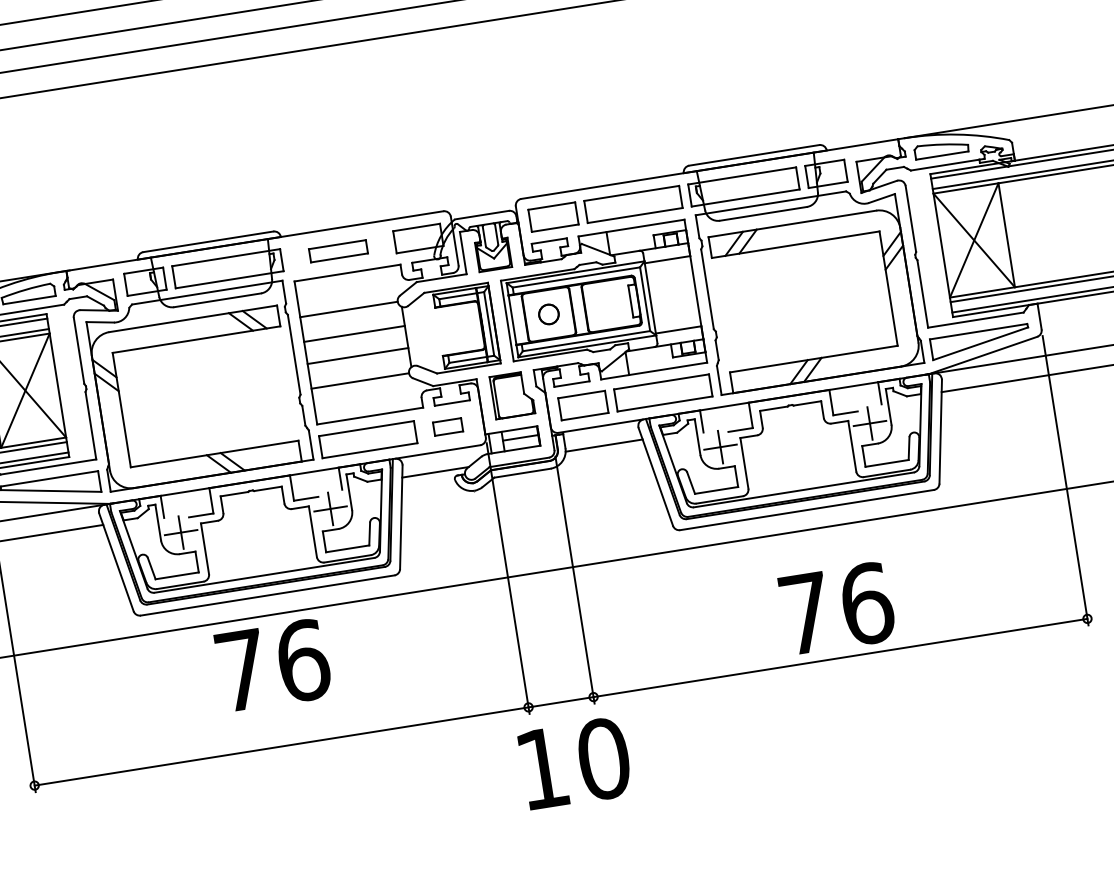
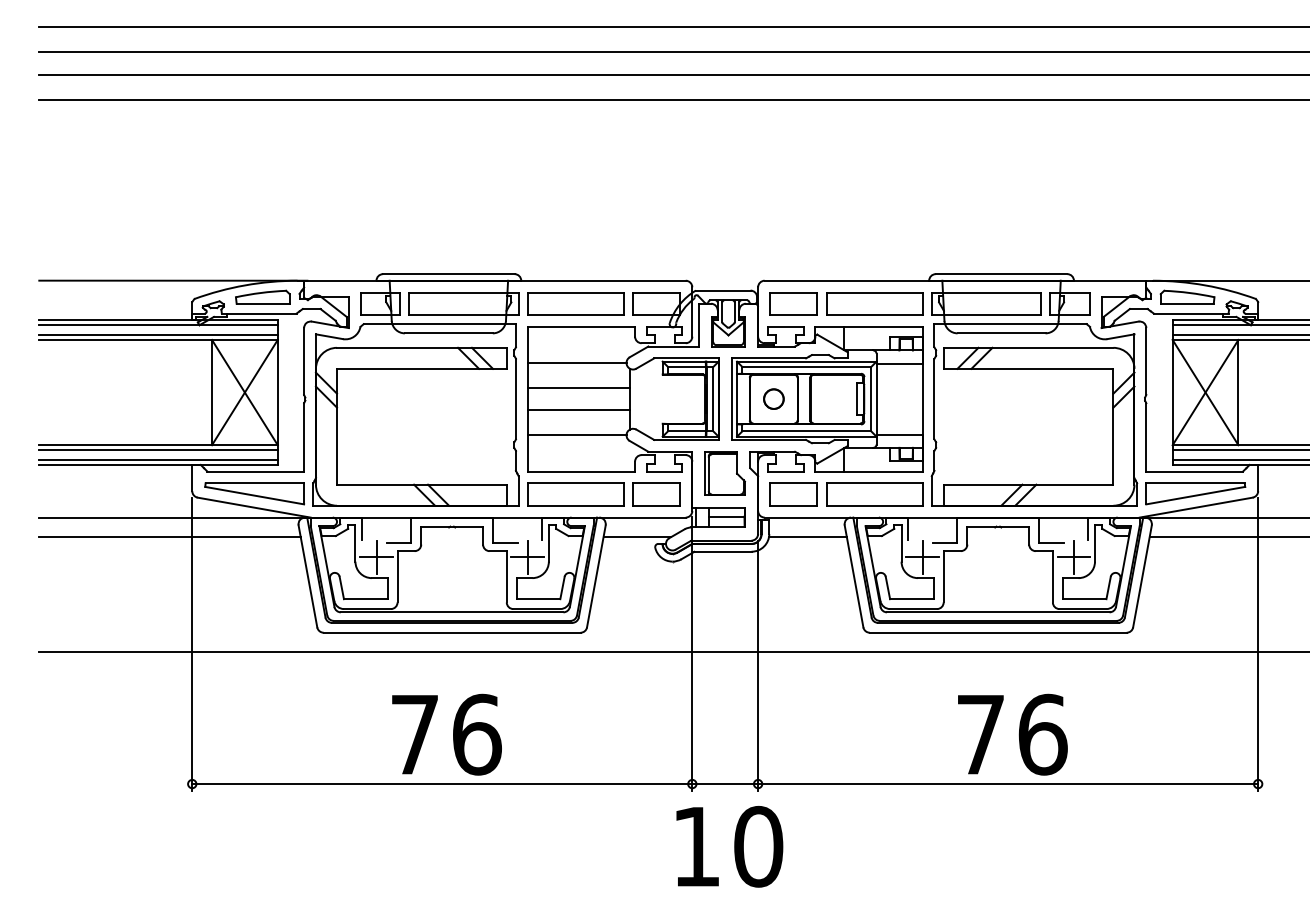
part: (338, 251) -> (575, 303), size x1.67
part: (447, 426) -> (656, 494), size x1.67
text: (273, 665) -> (446, 734), moved

